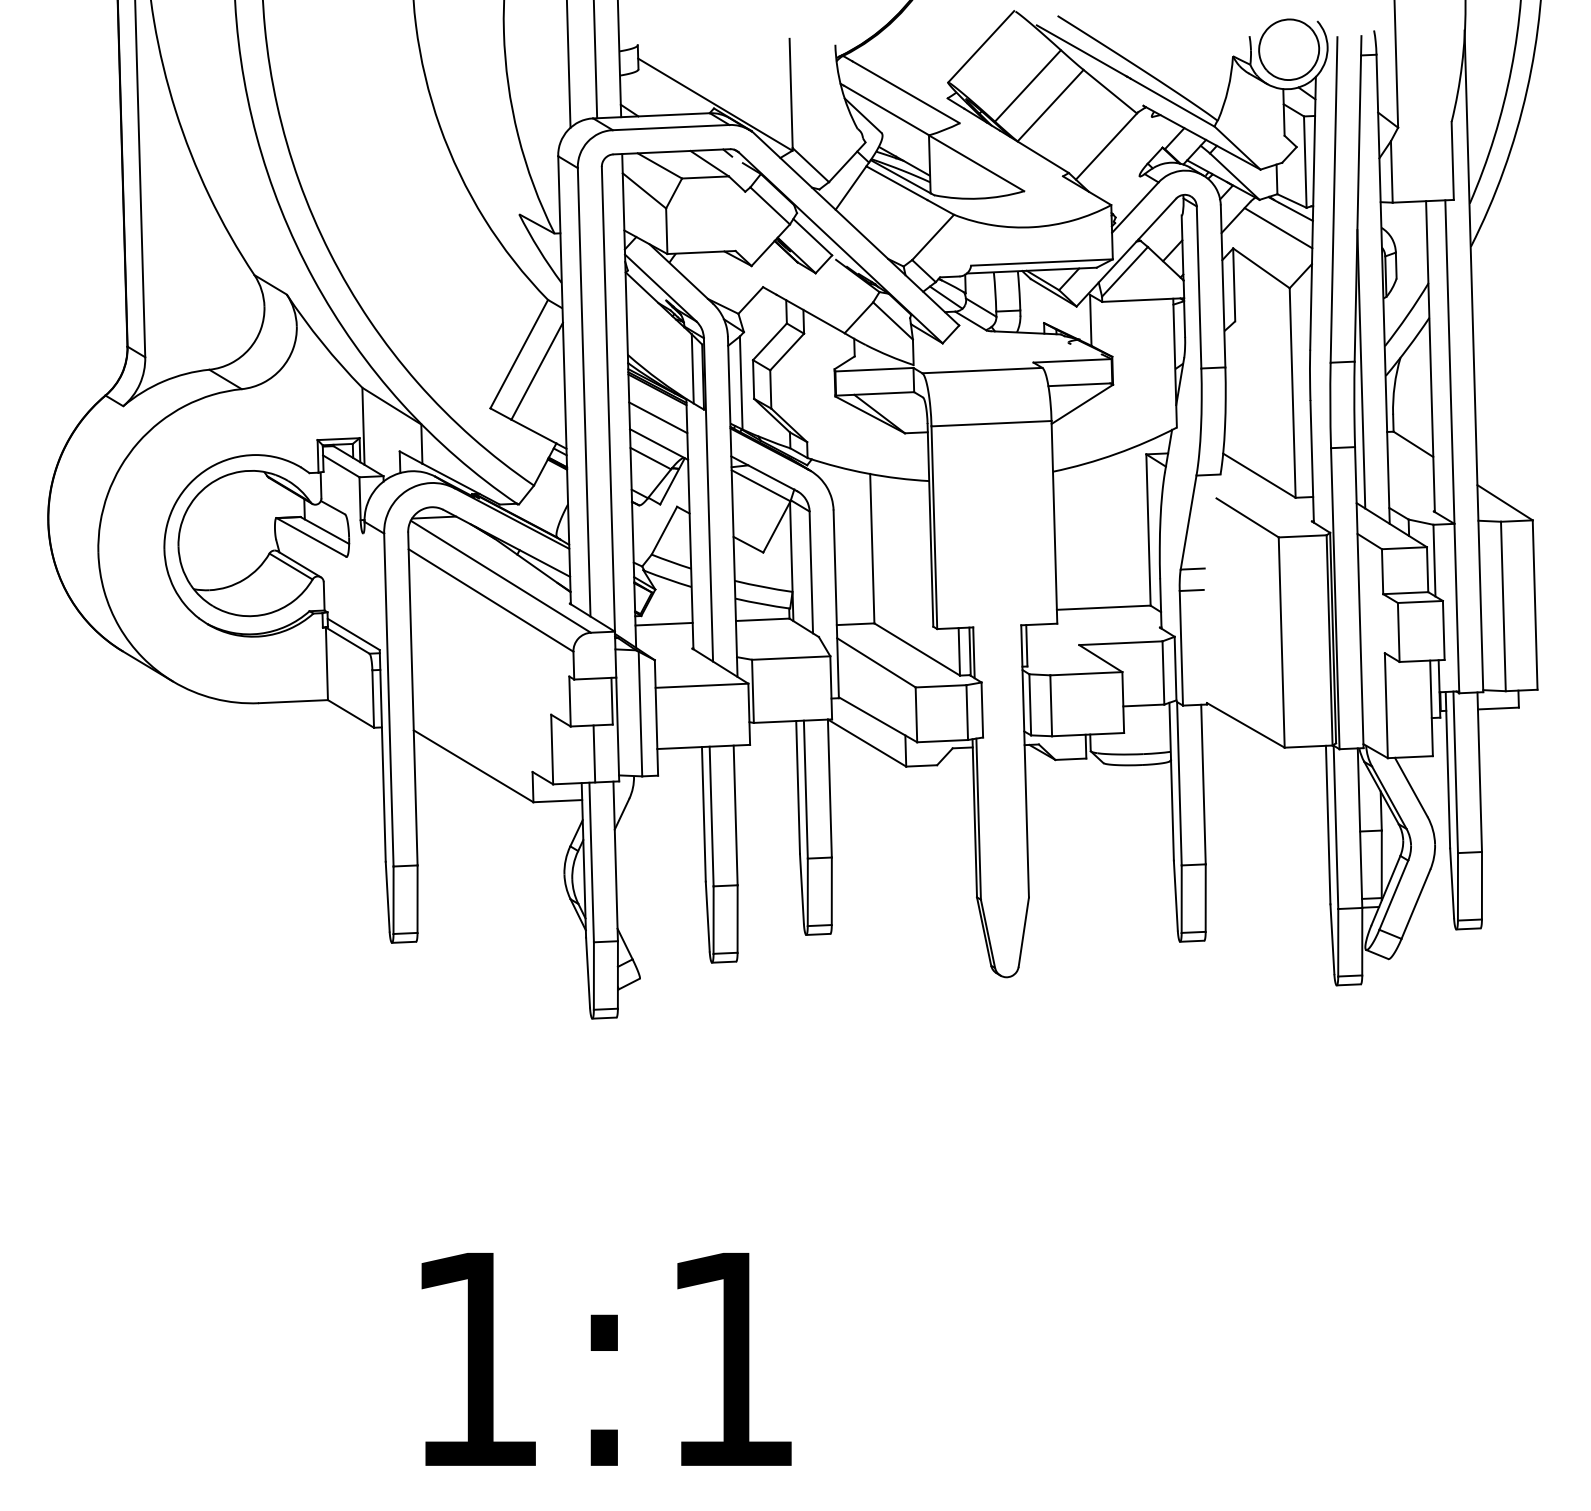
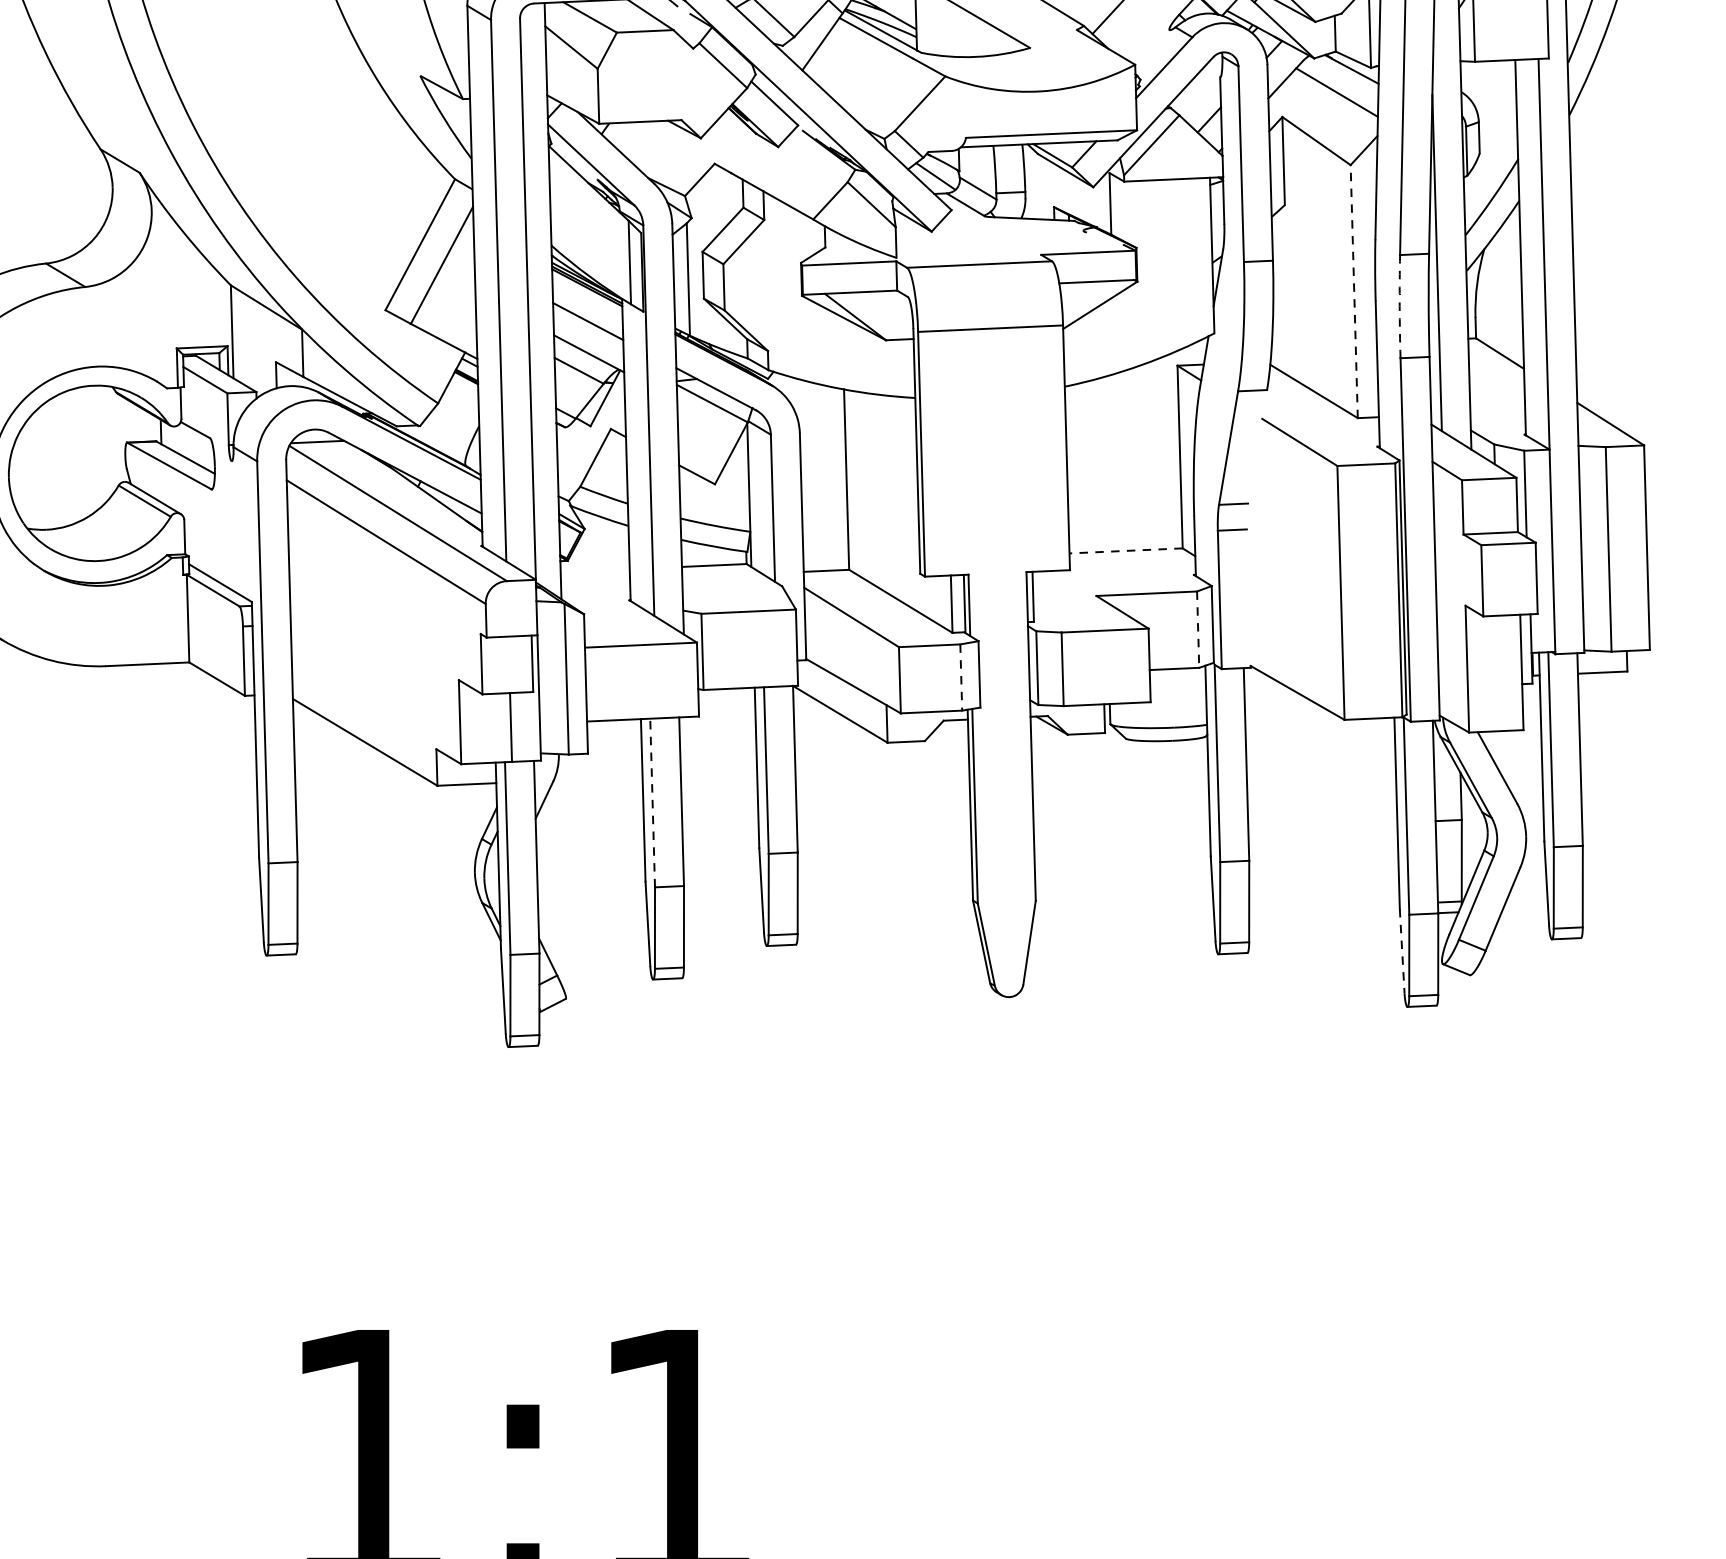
line: (1292, 393) -> (1354, 292), solid -> dashed
arc: (1330, 405) -> (1399, 306), solid -> dashed
line: (1103, 607) -> (1125, 550), solid -> dashed
line: (663, 623) -> (594, 569), removed
line: (1163, 672) -> (1198, 629), solid -> dashed
line: (967, 713) -> (961, 678), solid -> dashed
line: (711, 816) -> (652, 802), solid -> dashed
line: (1332, 939) -> (1402, 951), solid -> dashed

